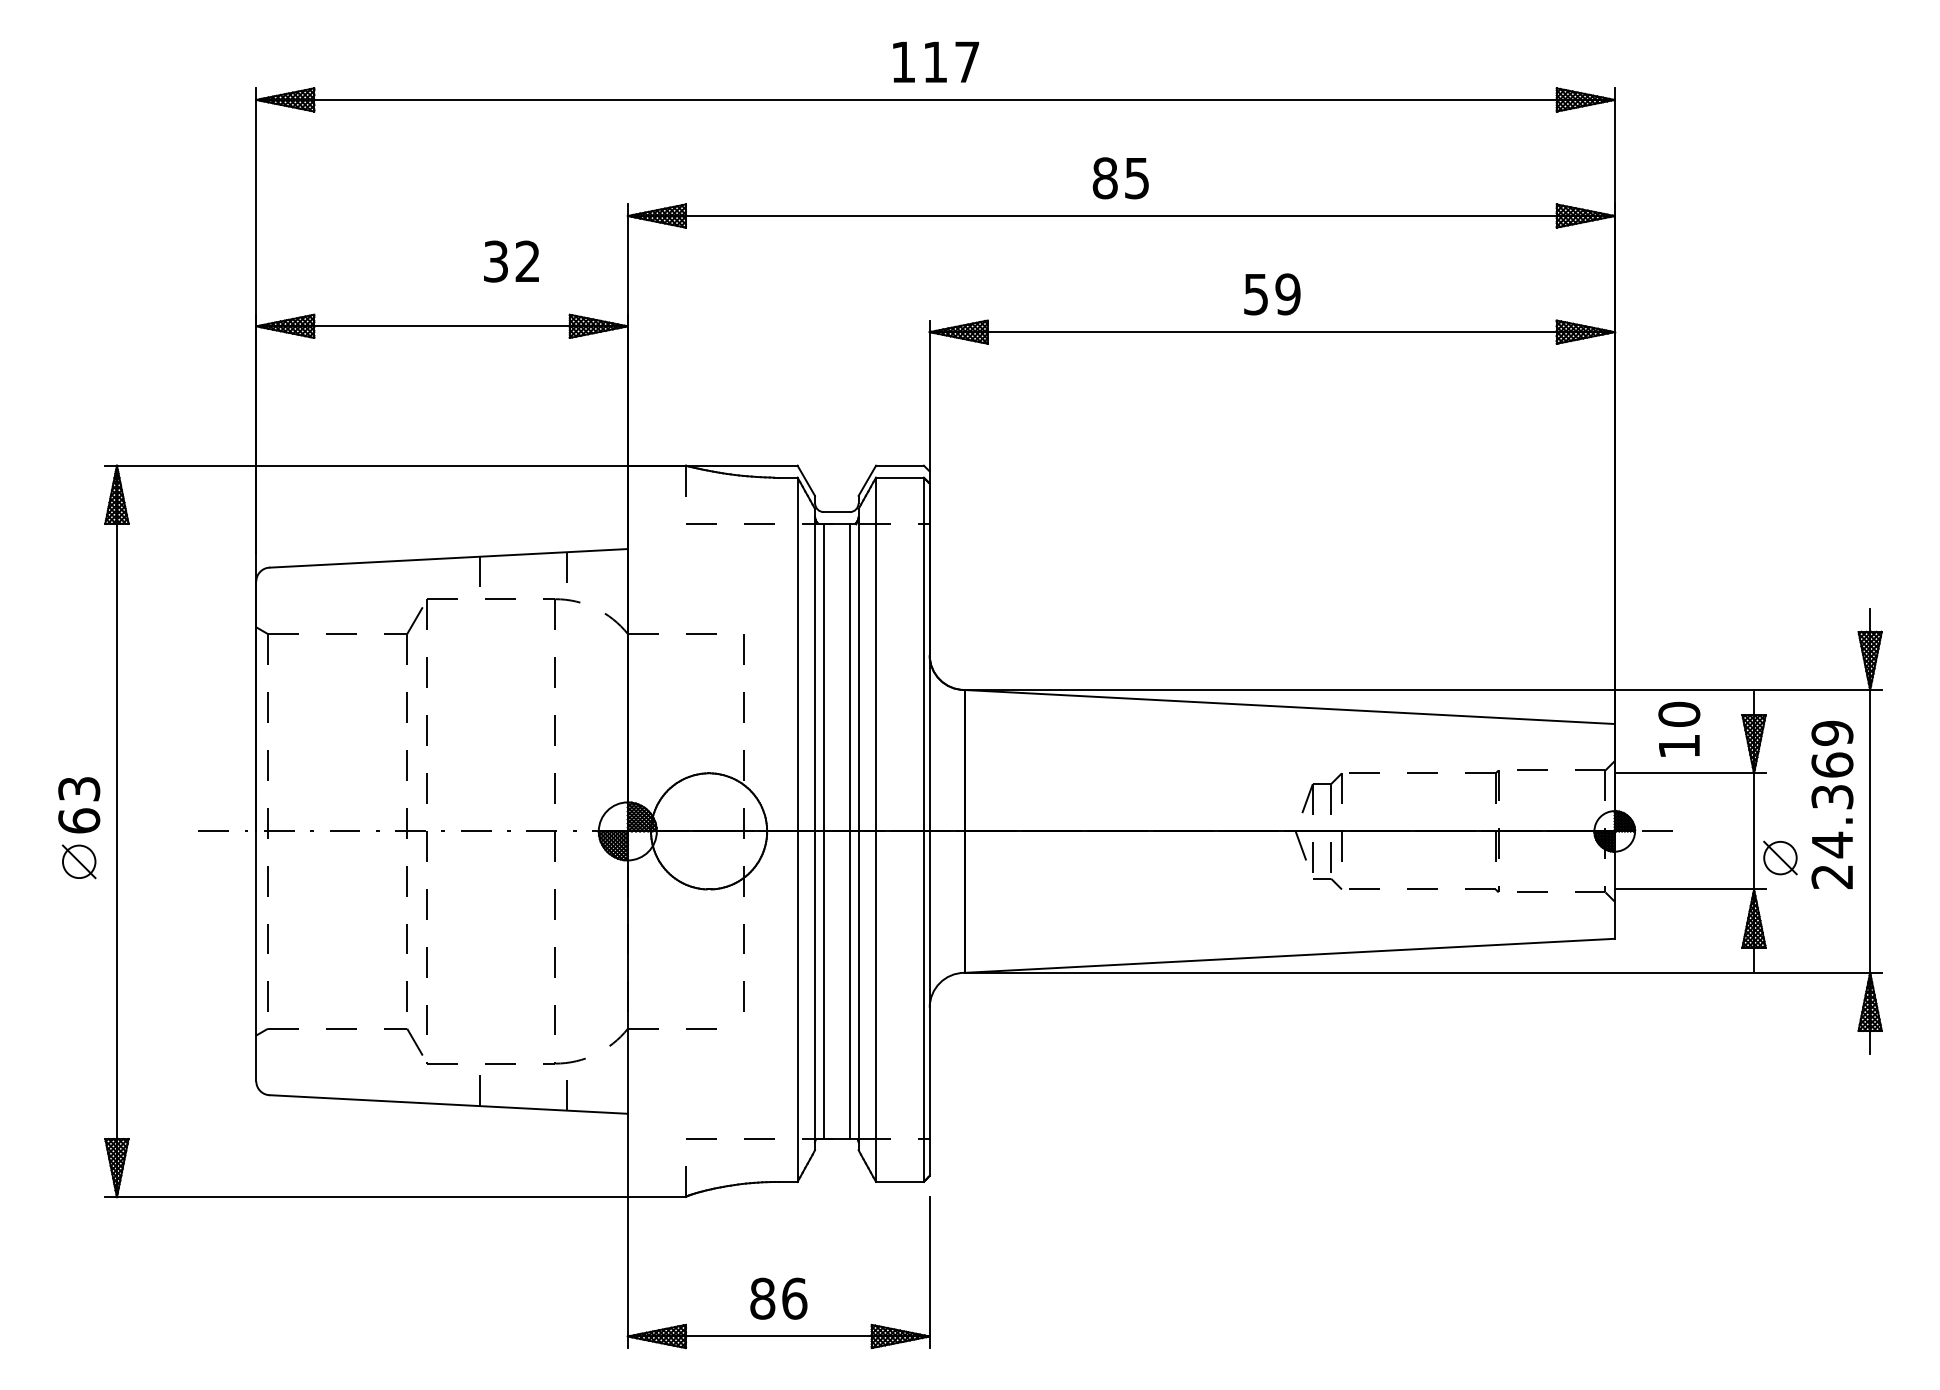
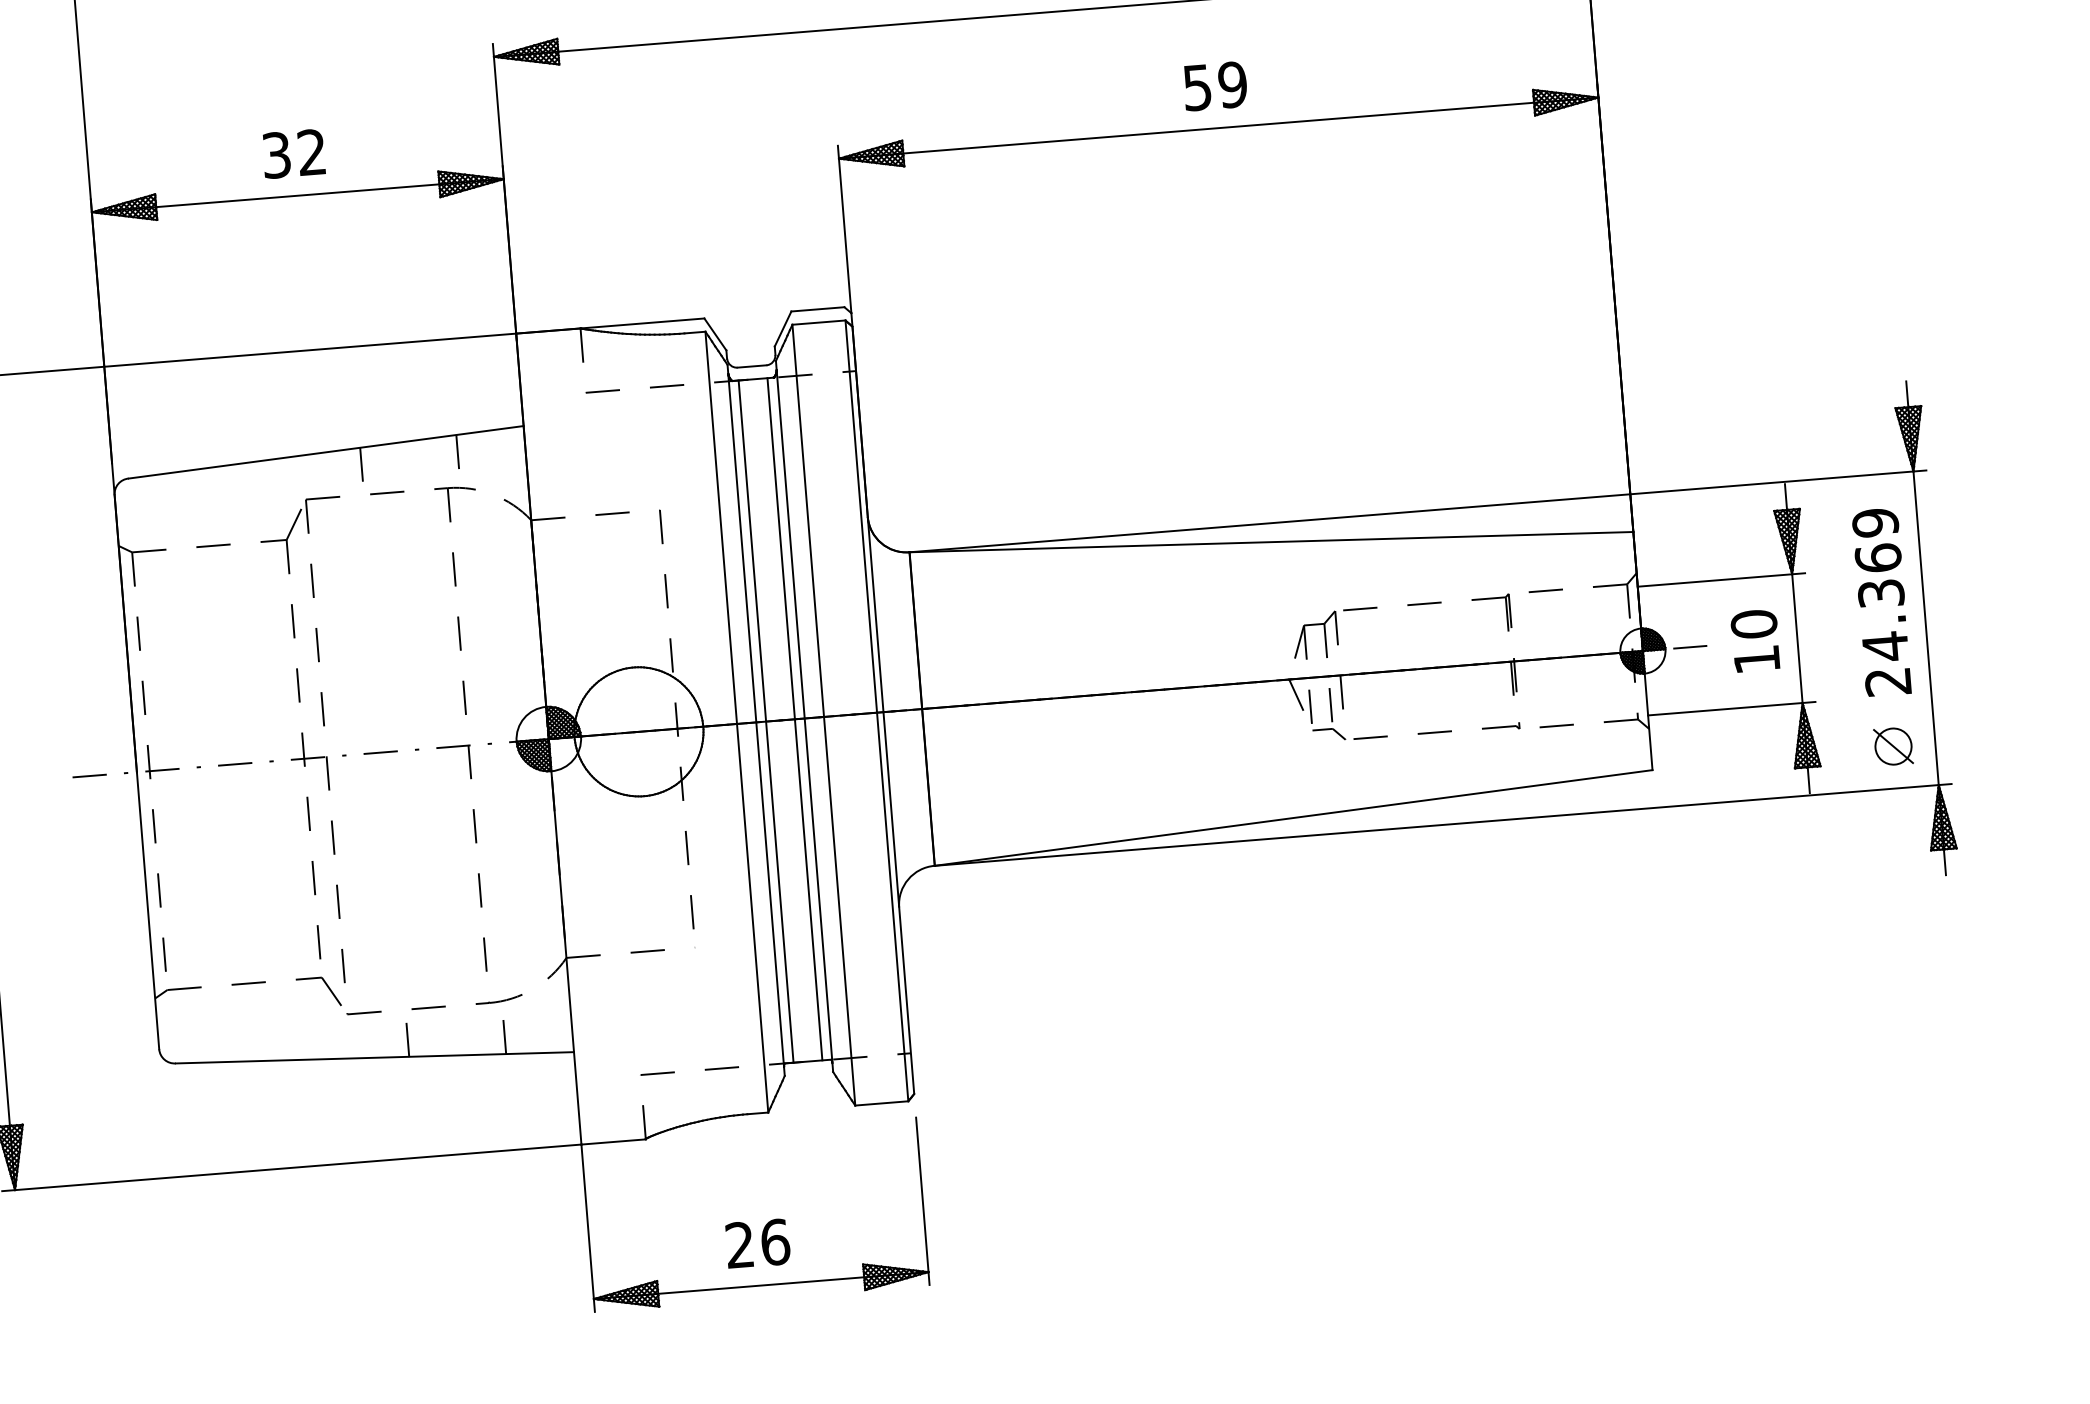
text: (511, 261) -> (293, 153), moved
text: (1679, 728) -> (1755, 639), moved
part: (1780, 857) -> (1893, 745), moved
text: (762, 1298) -> (739, 1244), 86 -> 26

